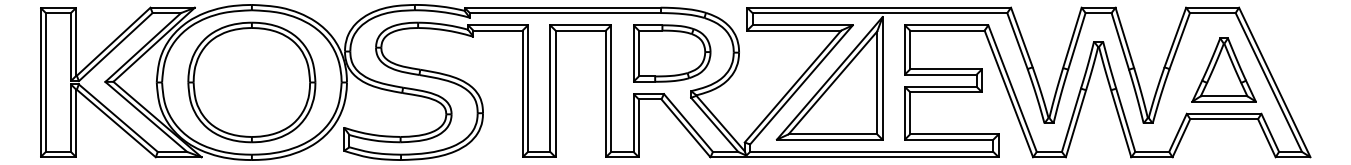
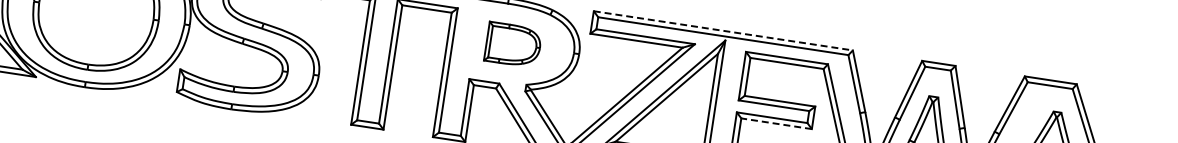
line: (879, 7) -> (723, 30), solid -> dashed
part: (672, 53) -> (513, 45), size x0.7
line: (946, 92) -> (776, 124), solid -> dashed

